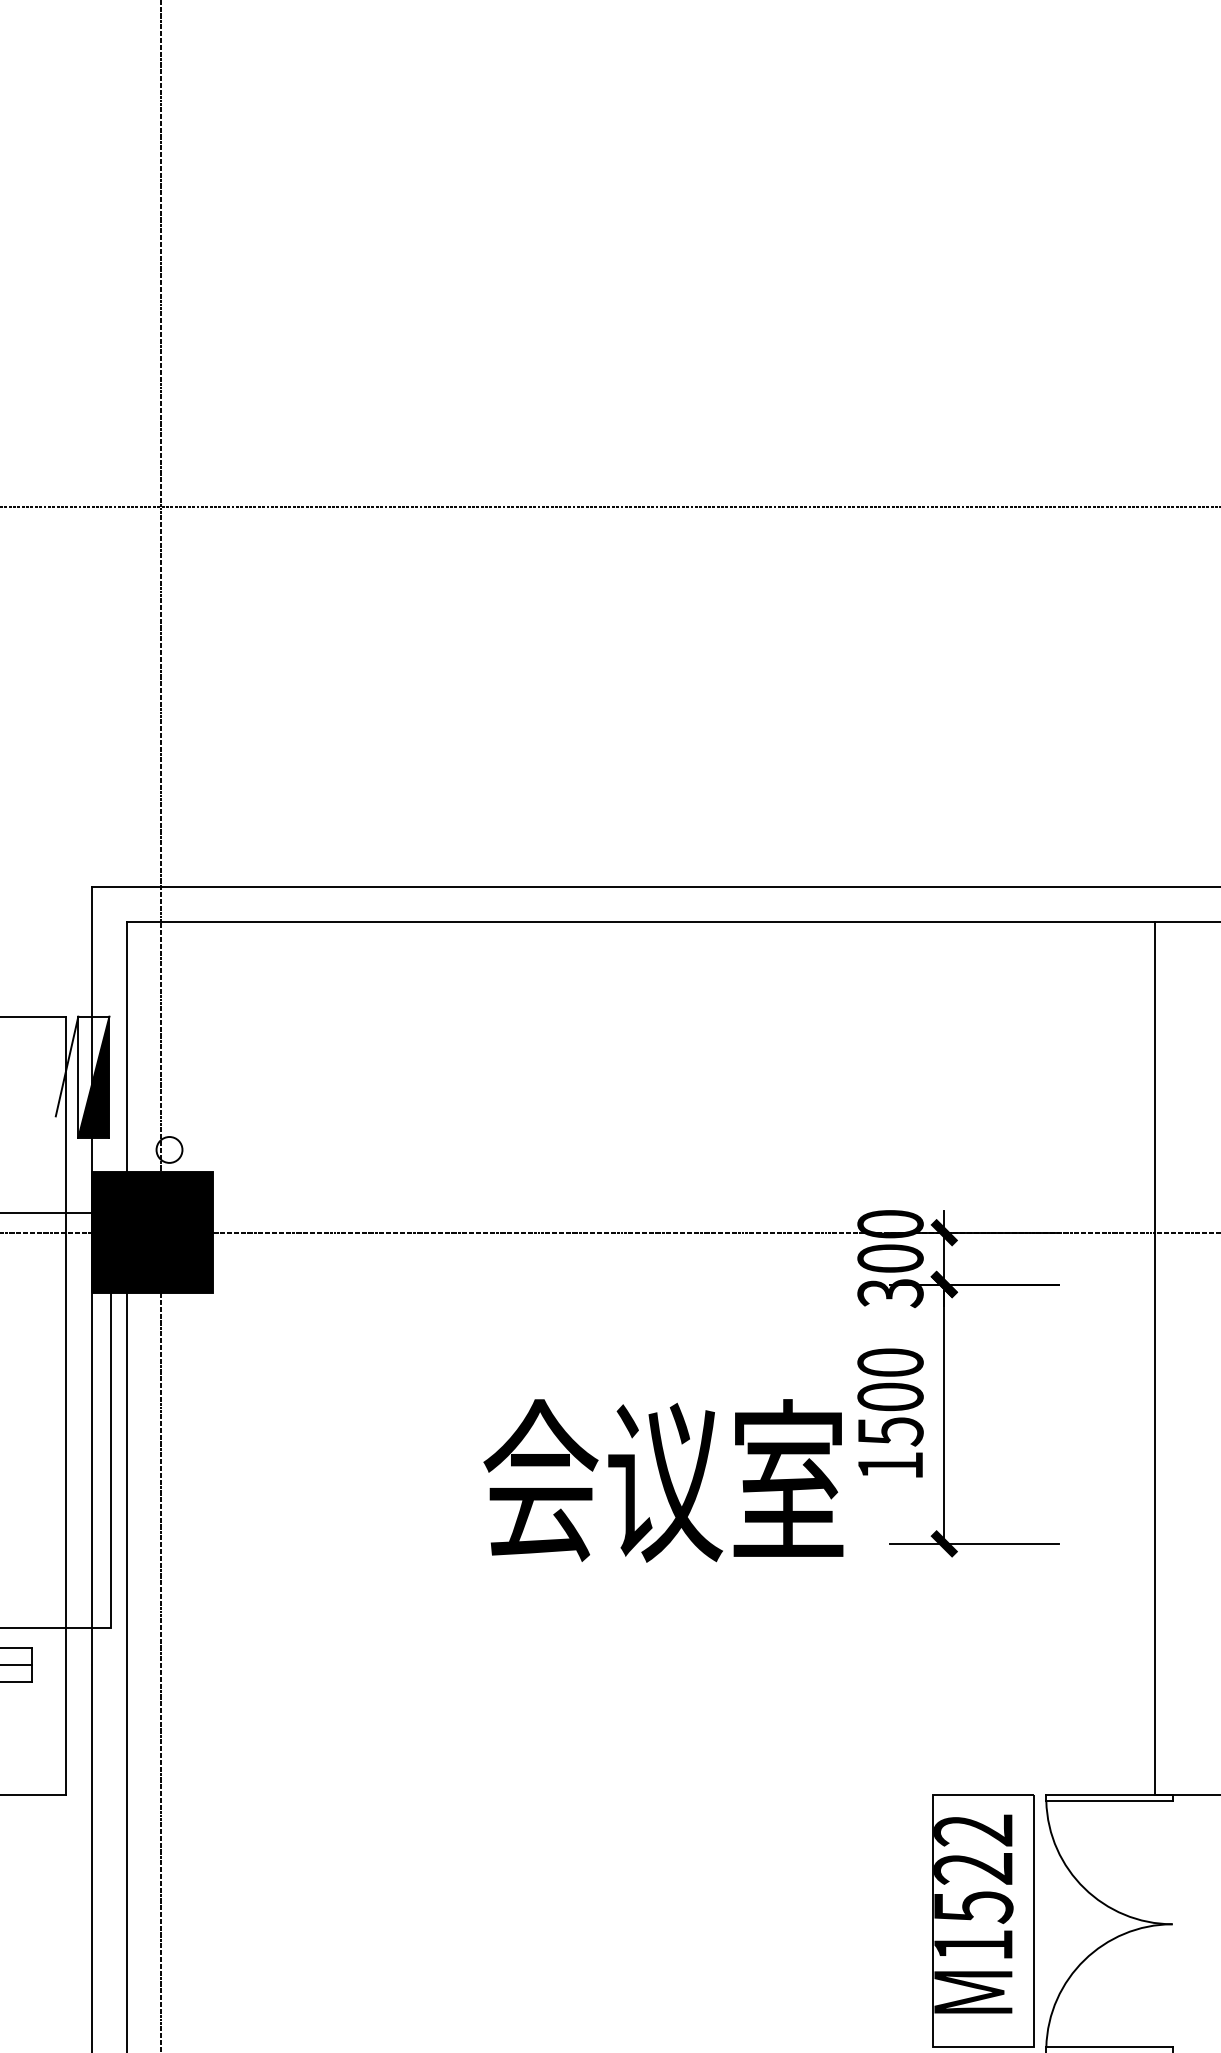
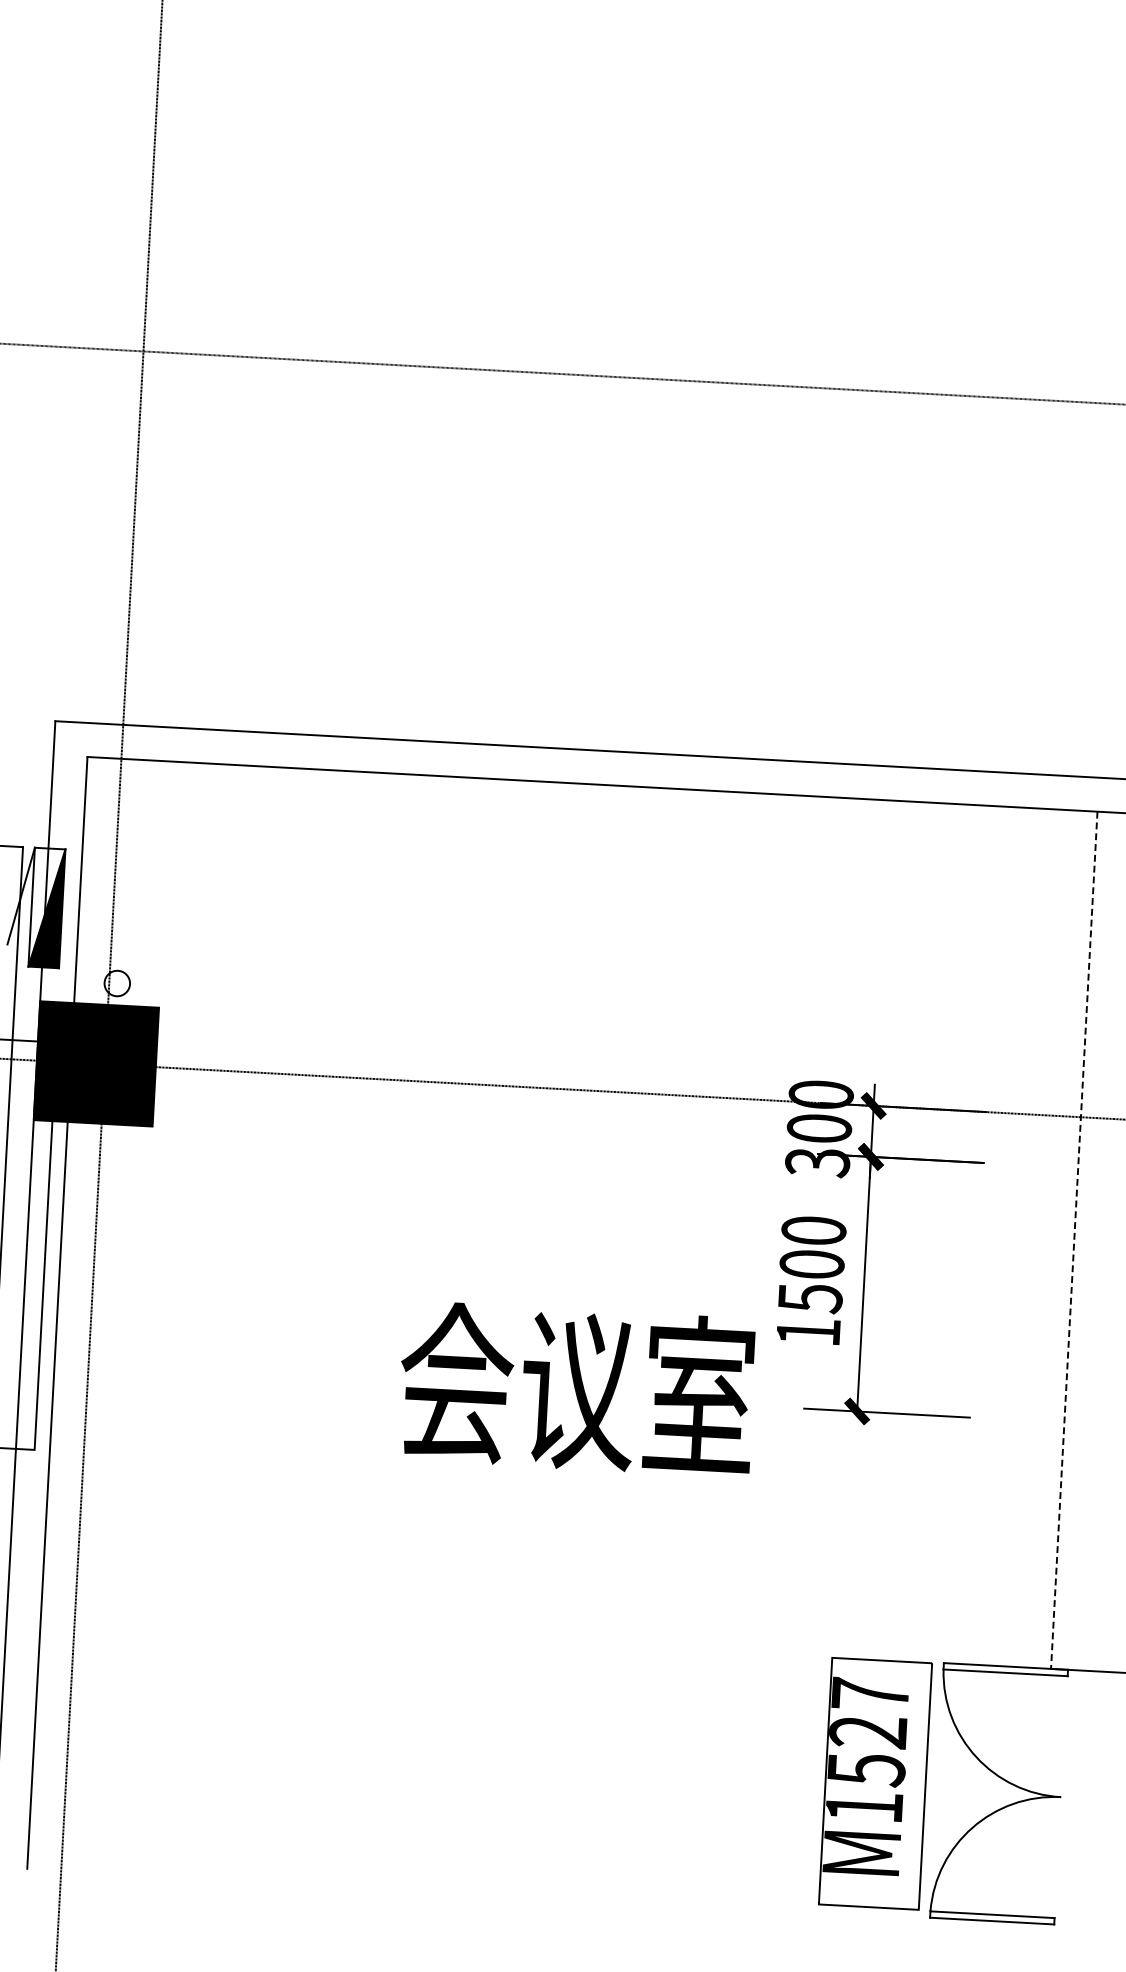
line: (1155, 1358) -> (1074, 1240), solid -> dashed
text: (663, 1480) -> (576, 1389), moved
text: (973, 1830) -> (870, 1694), M1522 -> M1527

